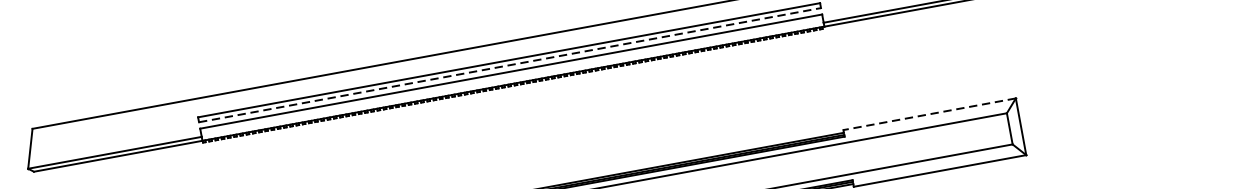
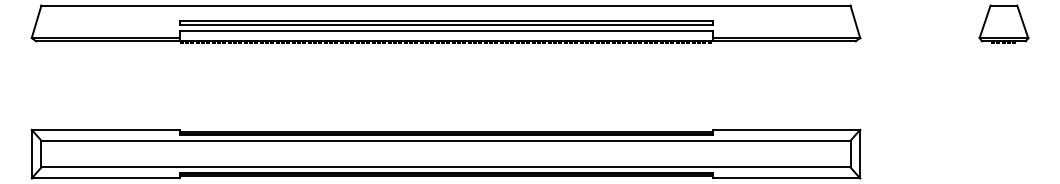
line: (510, 65) -> (446, 25), dashed -> solid
line: (929, 113) -> (786, 129), dashed -> solid

